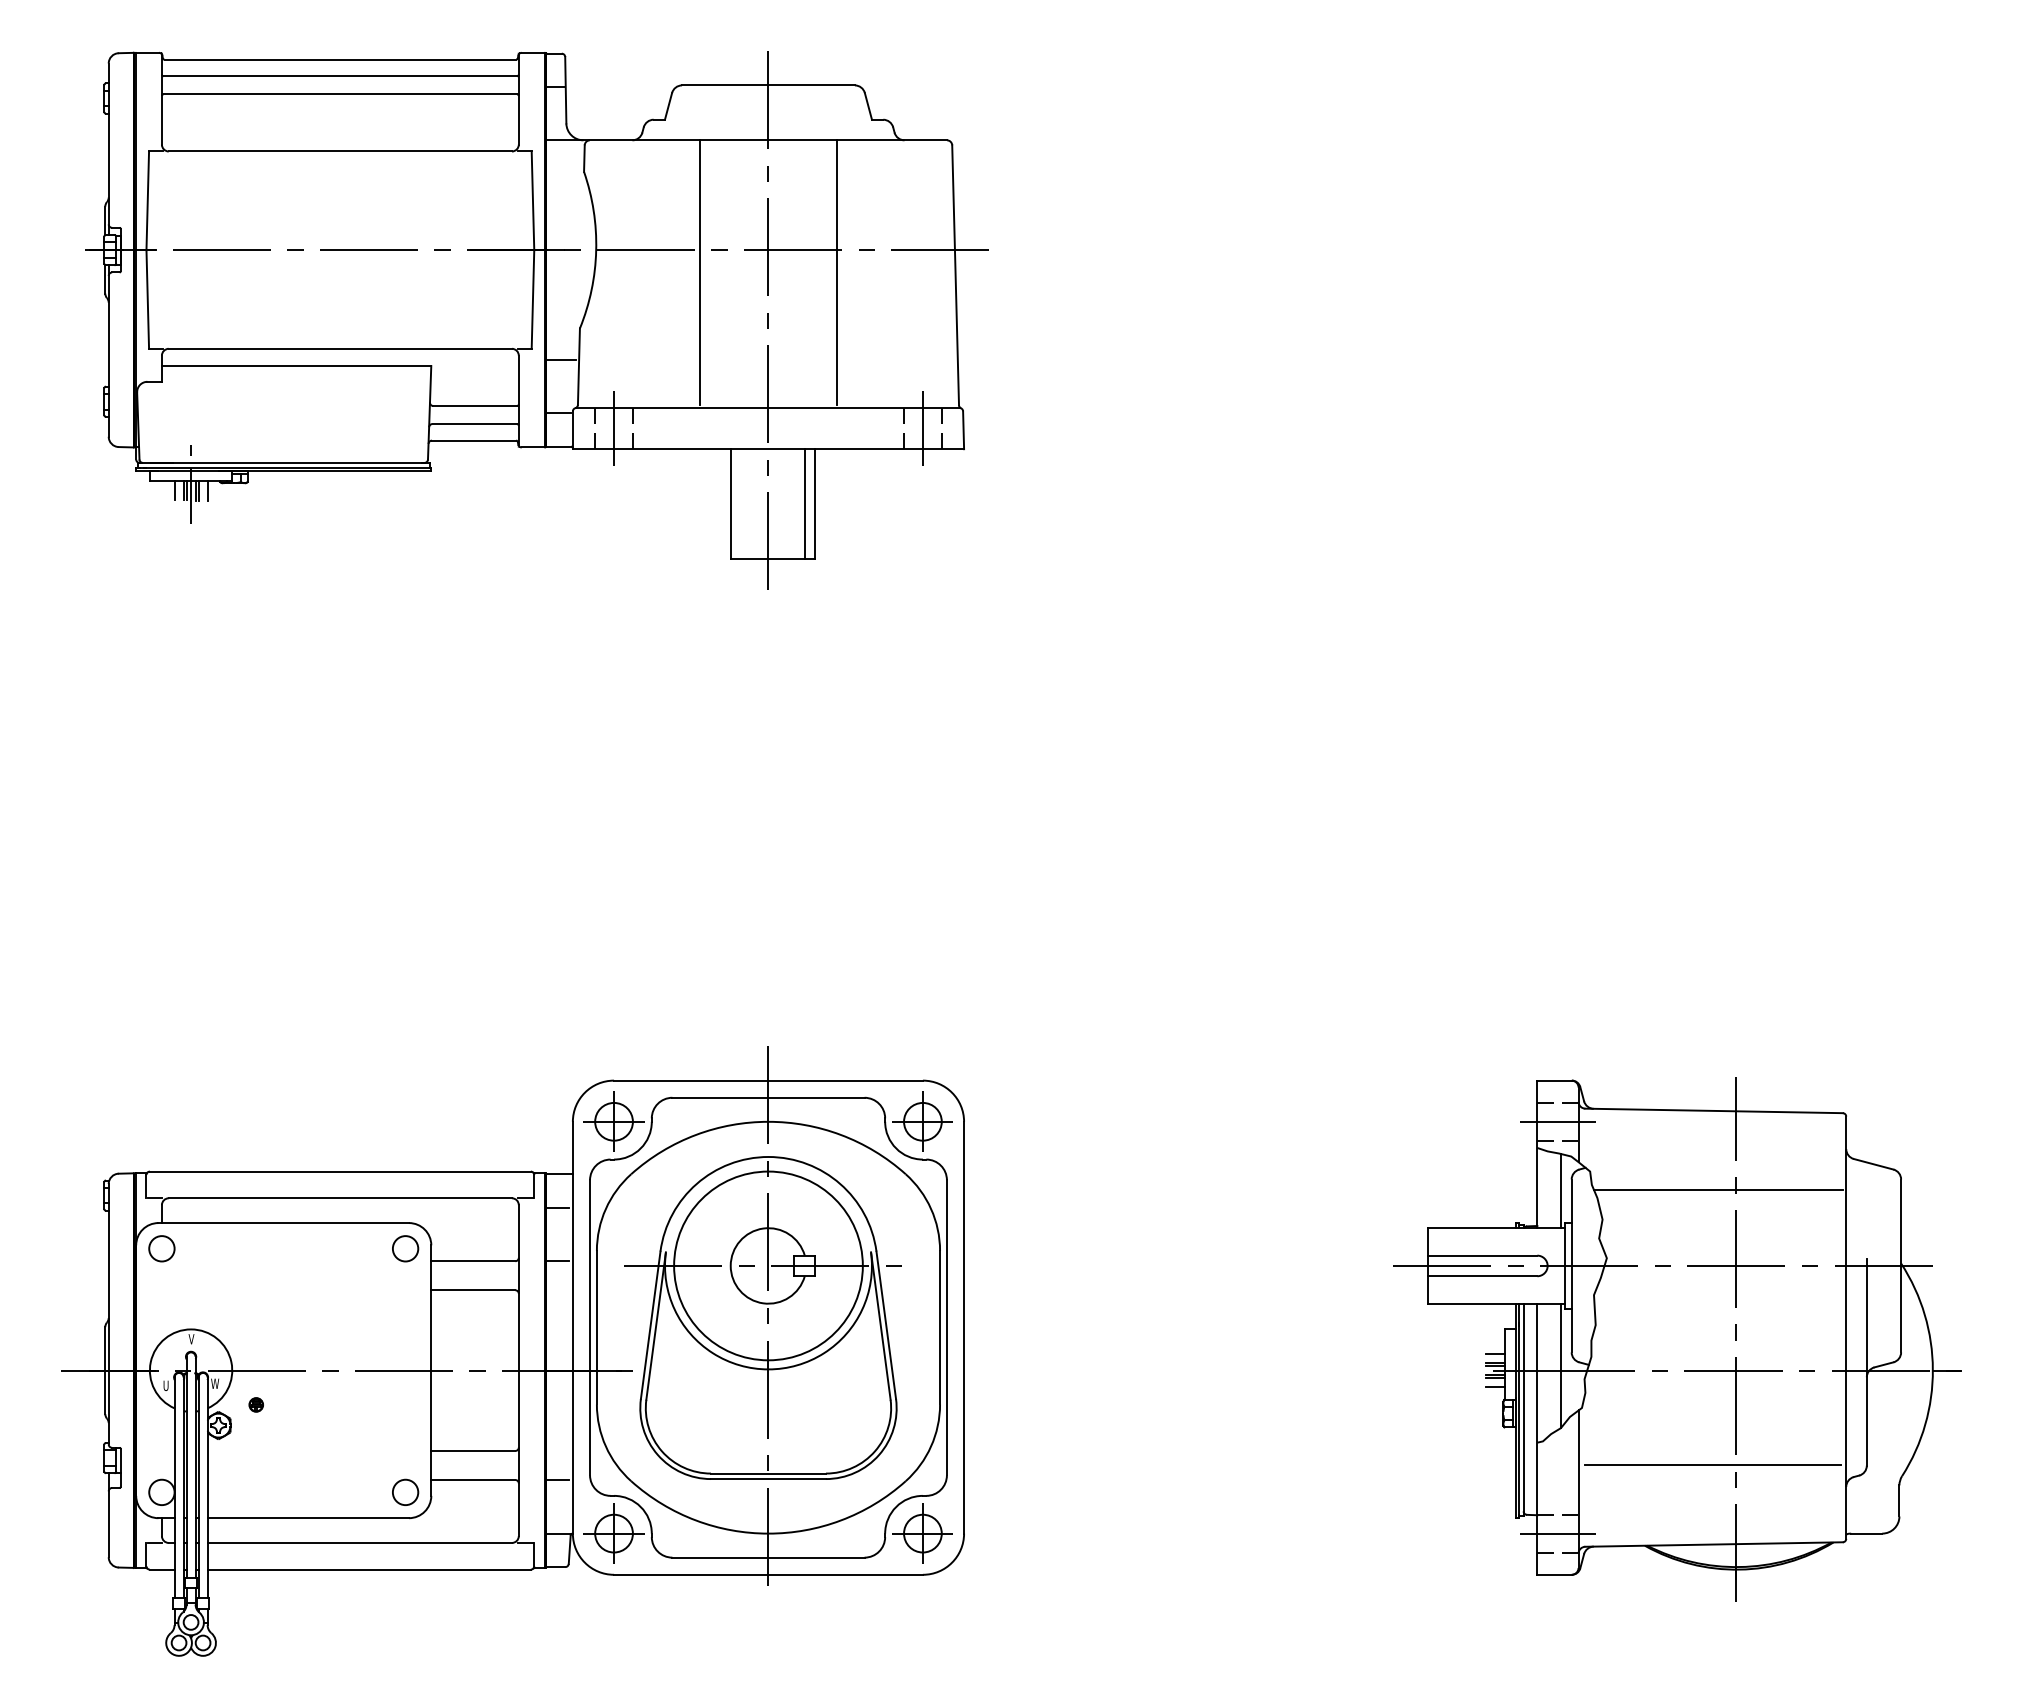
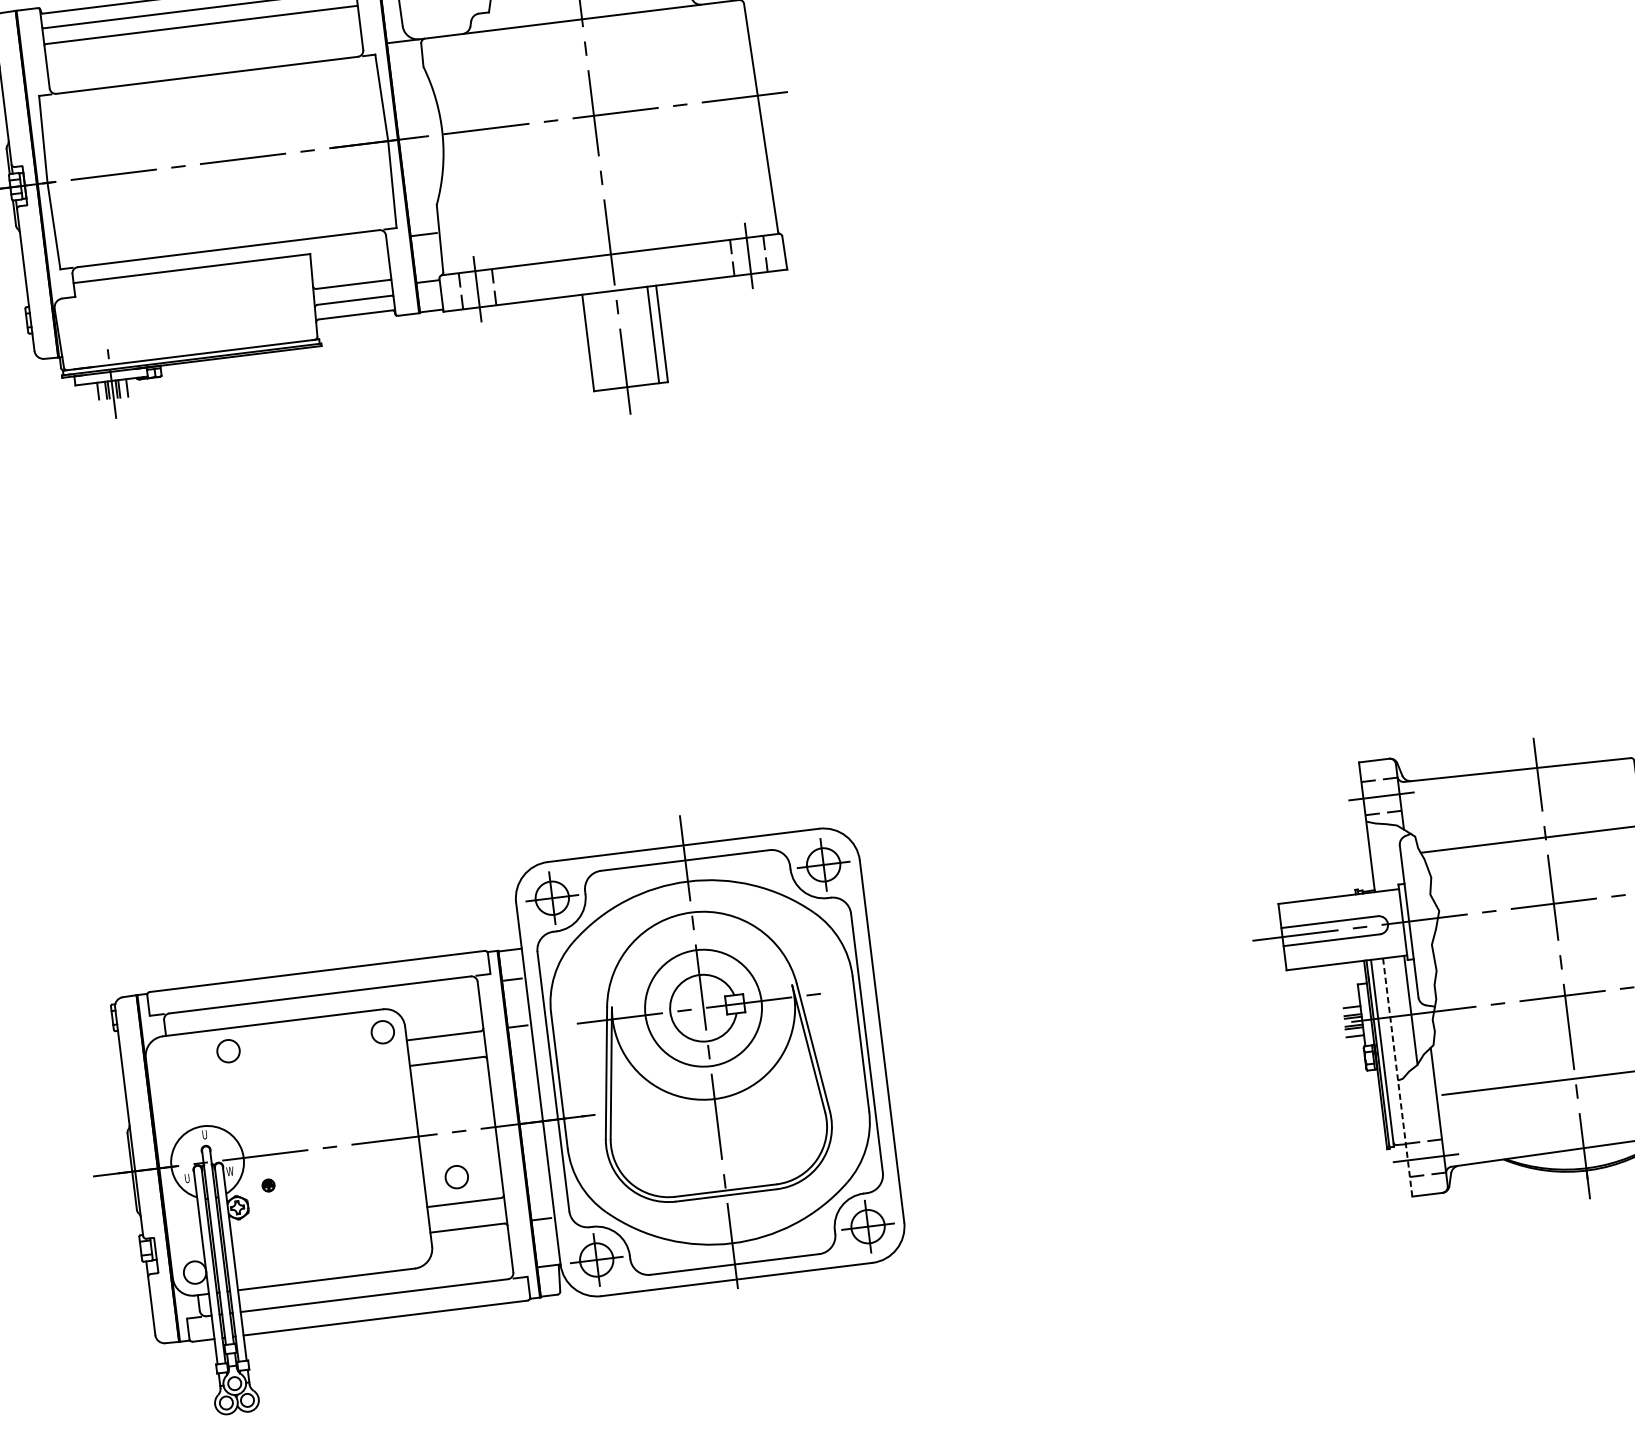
line: (699, 272) -> (535, 142), removed
line: (837, 272) -> (657, 128), removed
line: (1561, 1191) -> (1392, 857), removed
circle: (161, 1248) -> (228, 1051), moved
circle: (768, 1265) -> (703, 1007), size x0.7
text: (191, 1339) -> (204, 1135), V -> U
line: (1537, 1439) -> (1397, 1077), solid -> dashed
circle: (405, 1491) -> (456, 1176), moved

